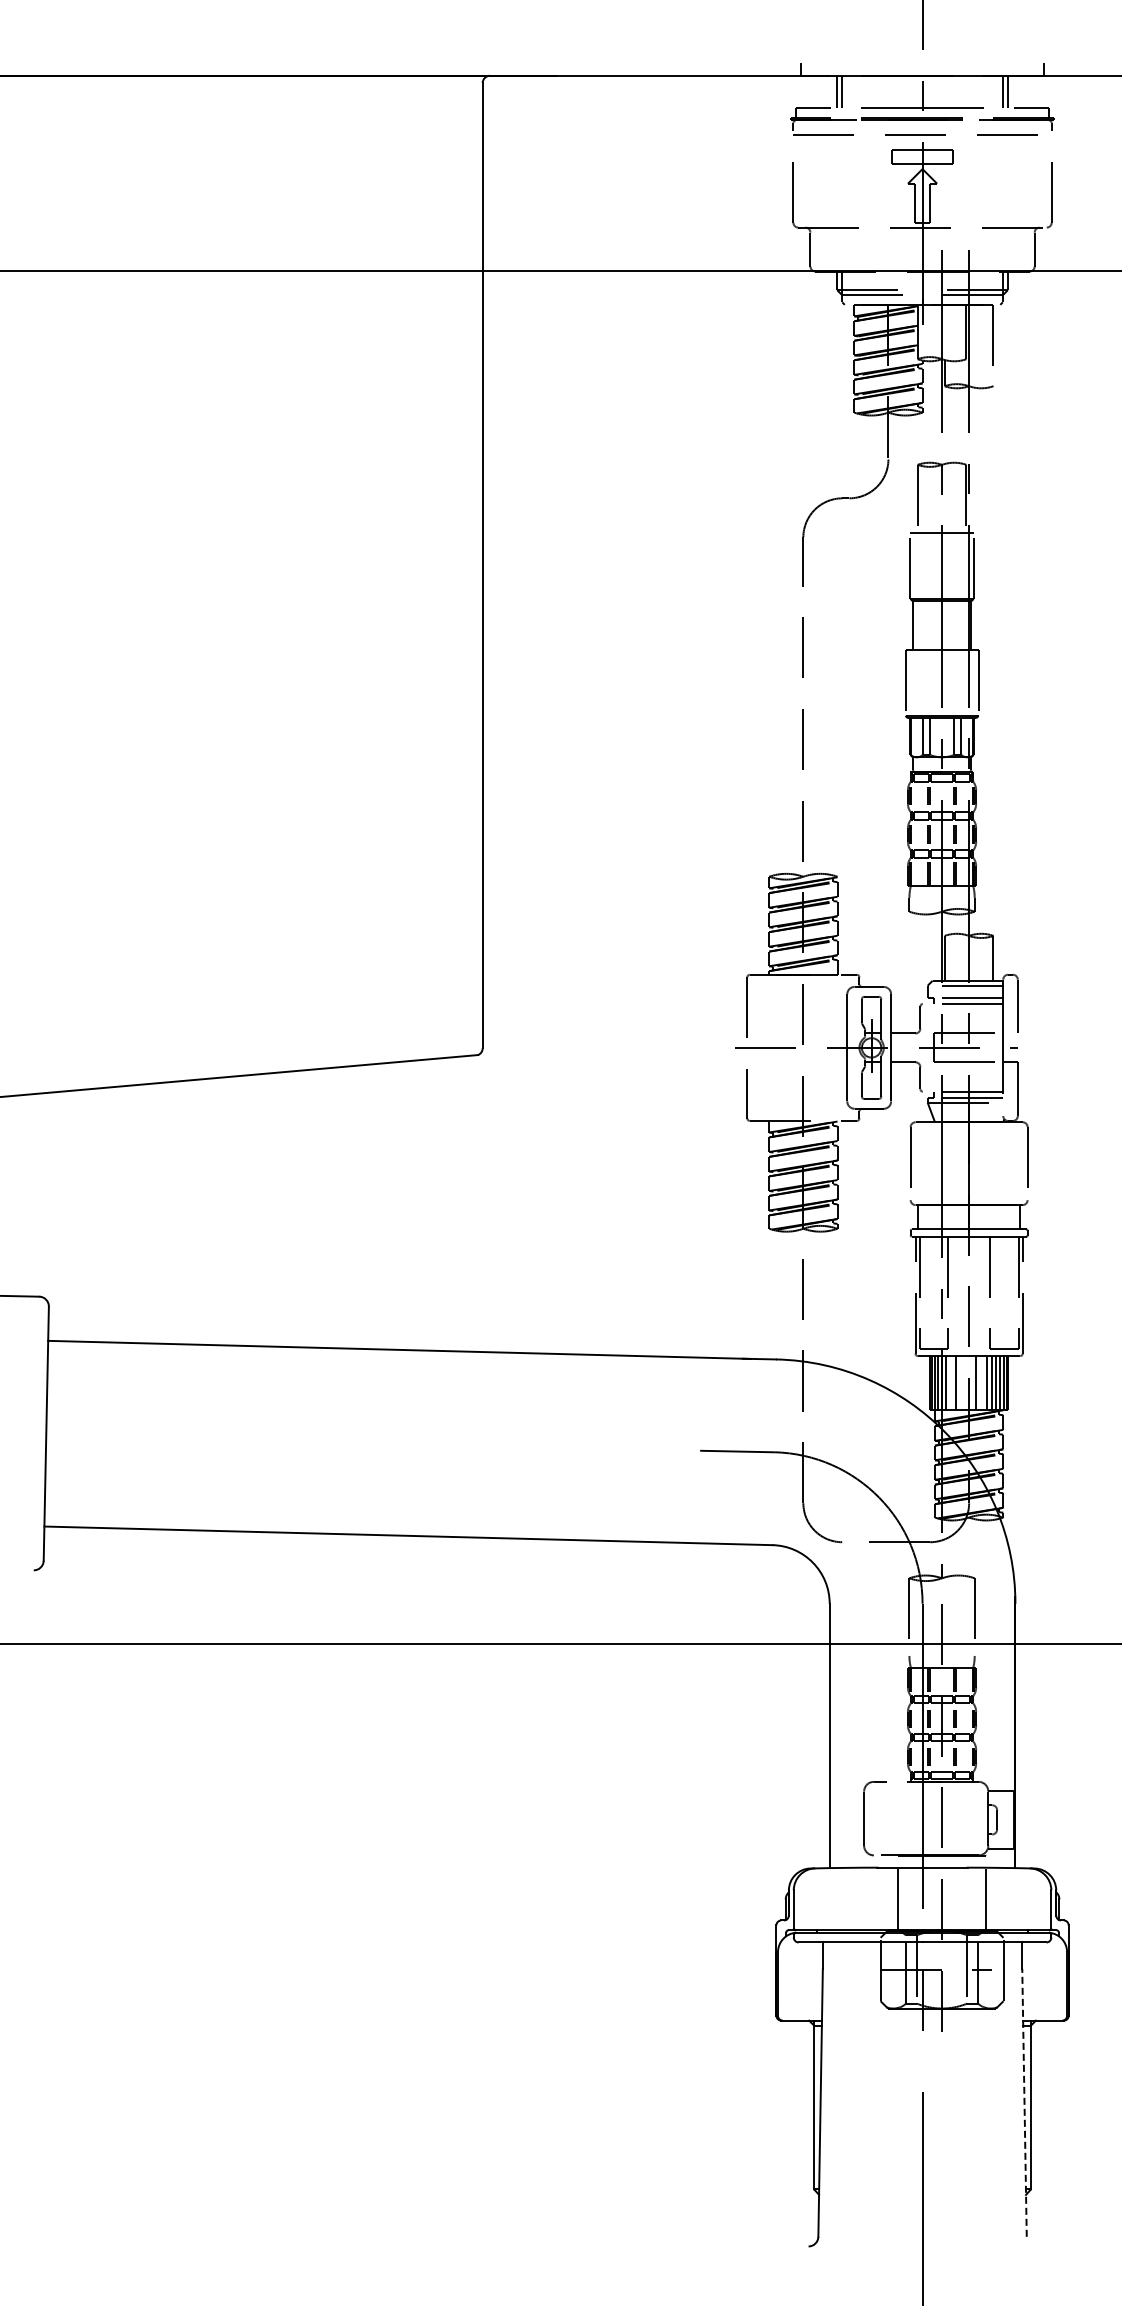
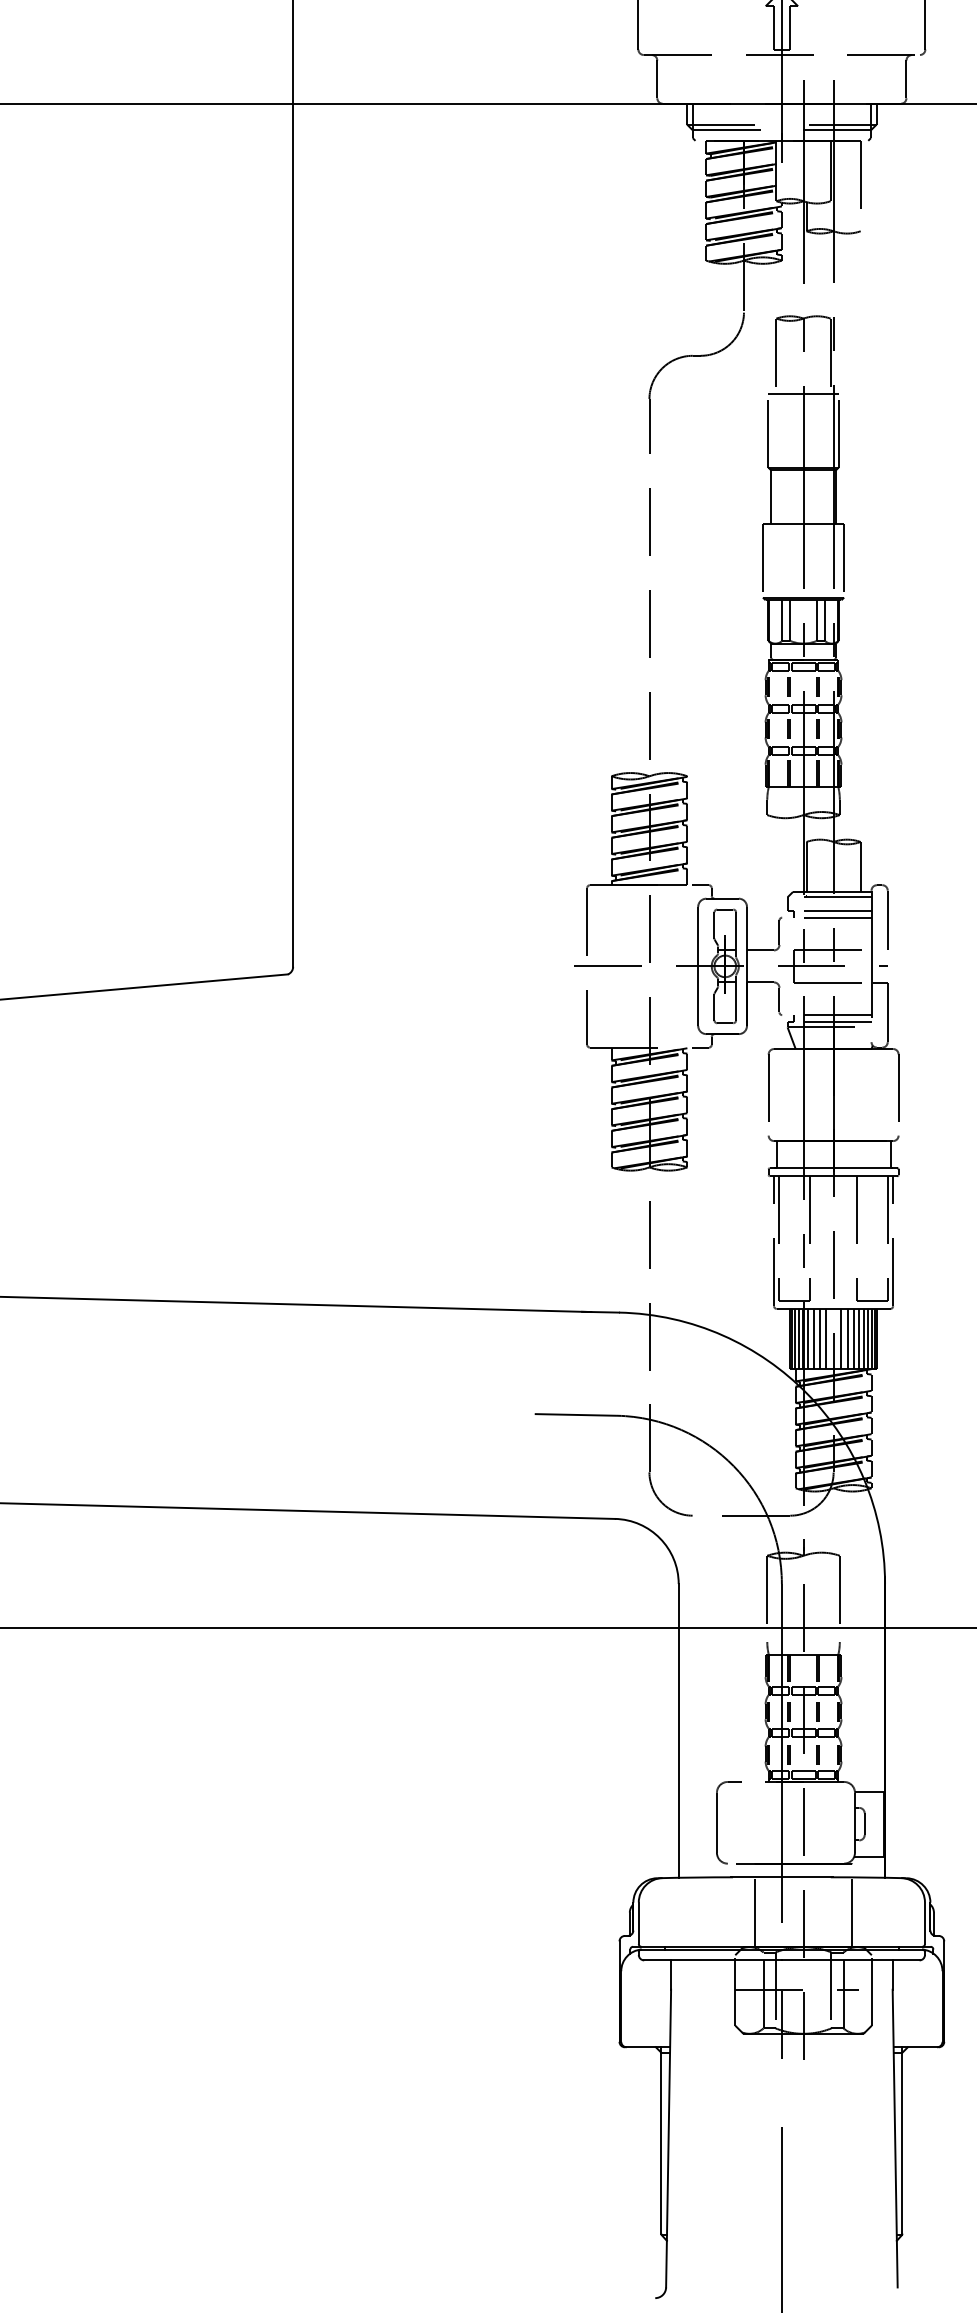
line: (951, 1382) -> (814, 1338), added
line: (962, 1382) -> (826, 1338), added
line: (981, 1382) -> (847, 1338), added
line: (1024, 2102) -> (895, 2138), dashed -> solid

